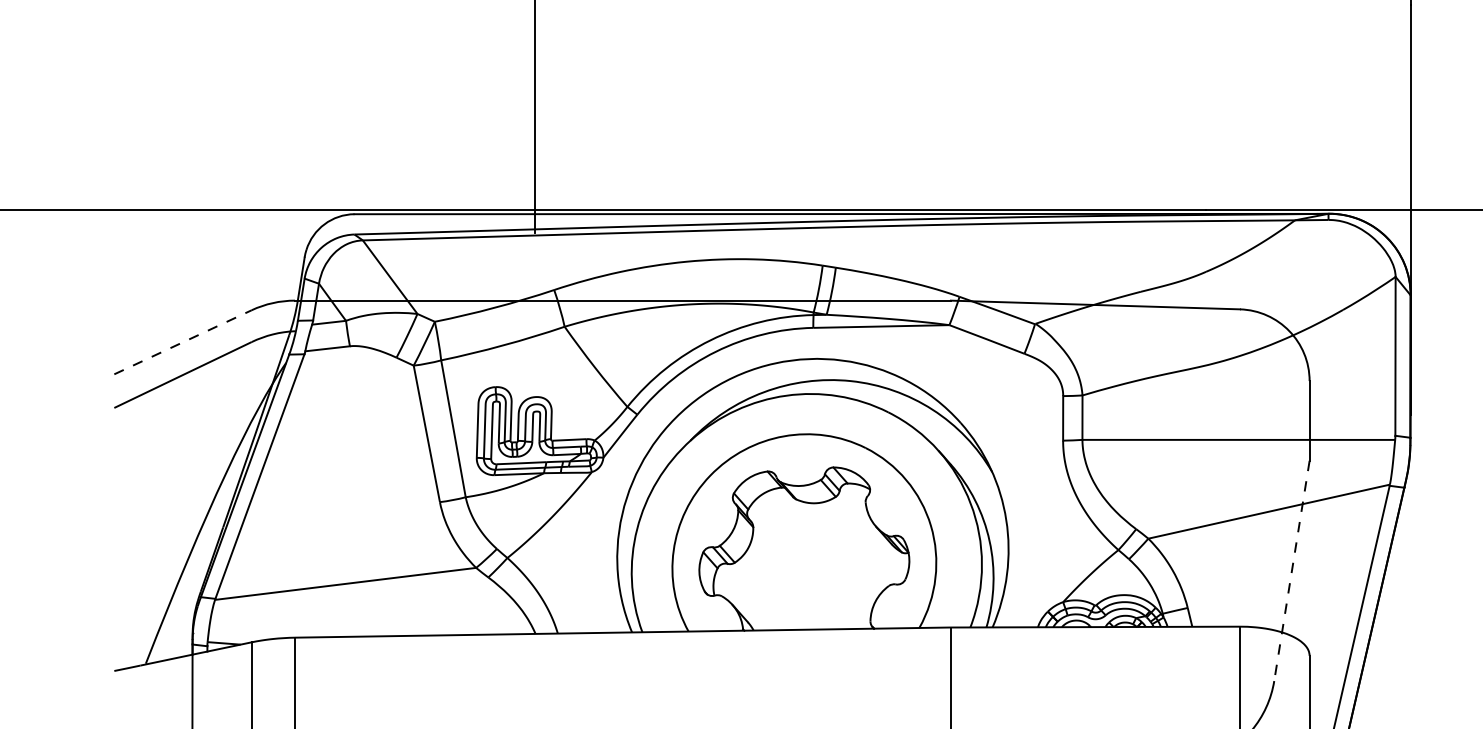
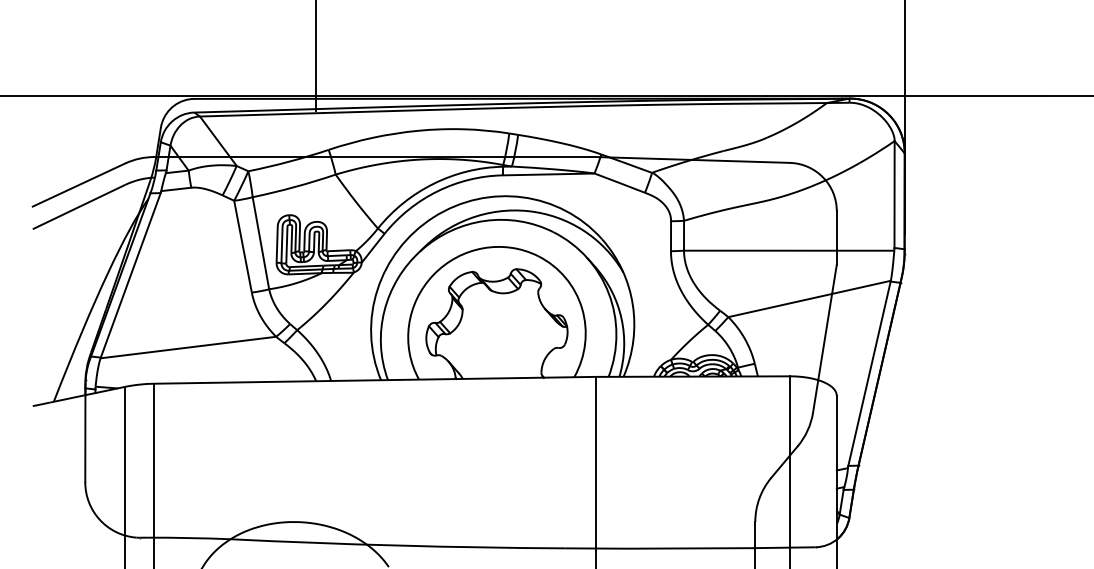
line: (183, 342) -> (79, 185), dashed -> solid
line: (1291, 571) -> (824, 339), dashed -> solid

